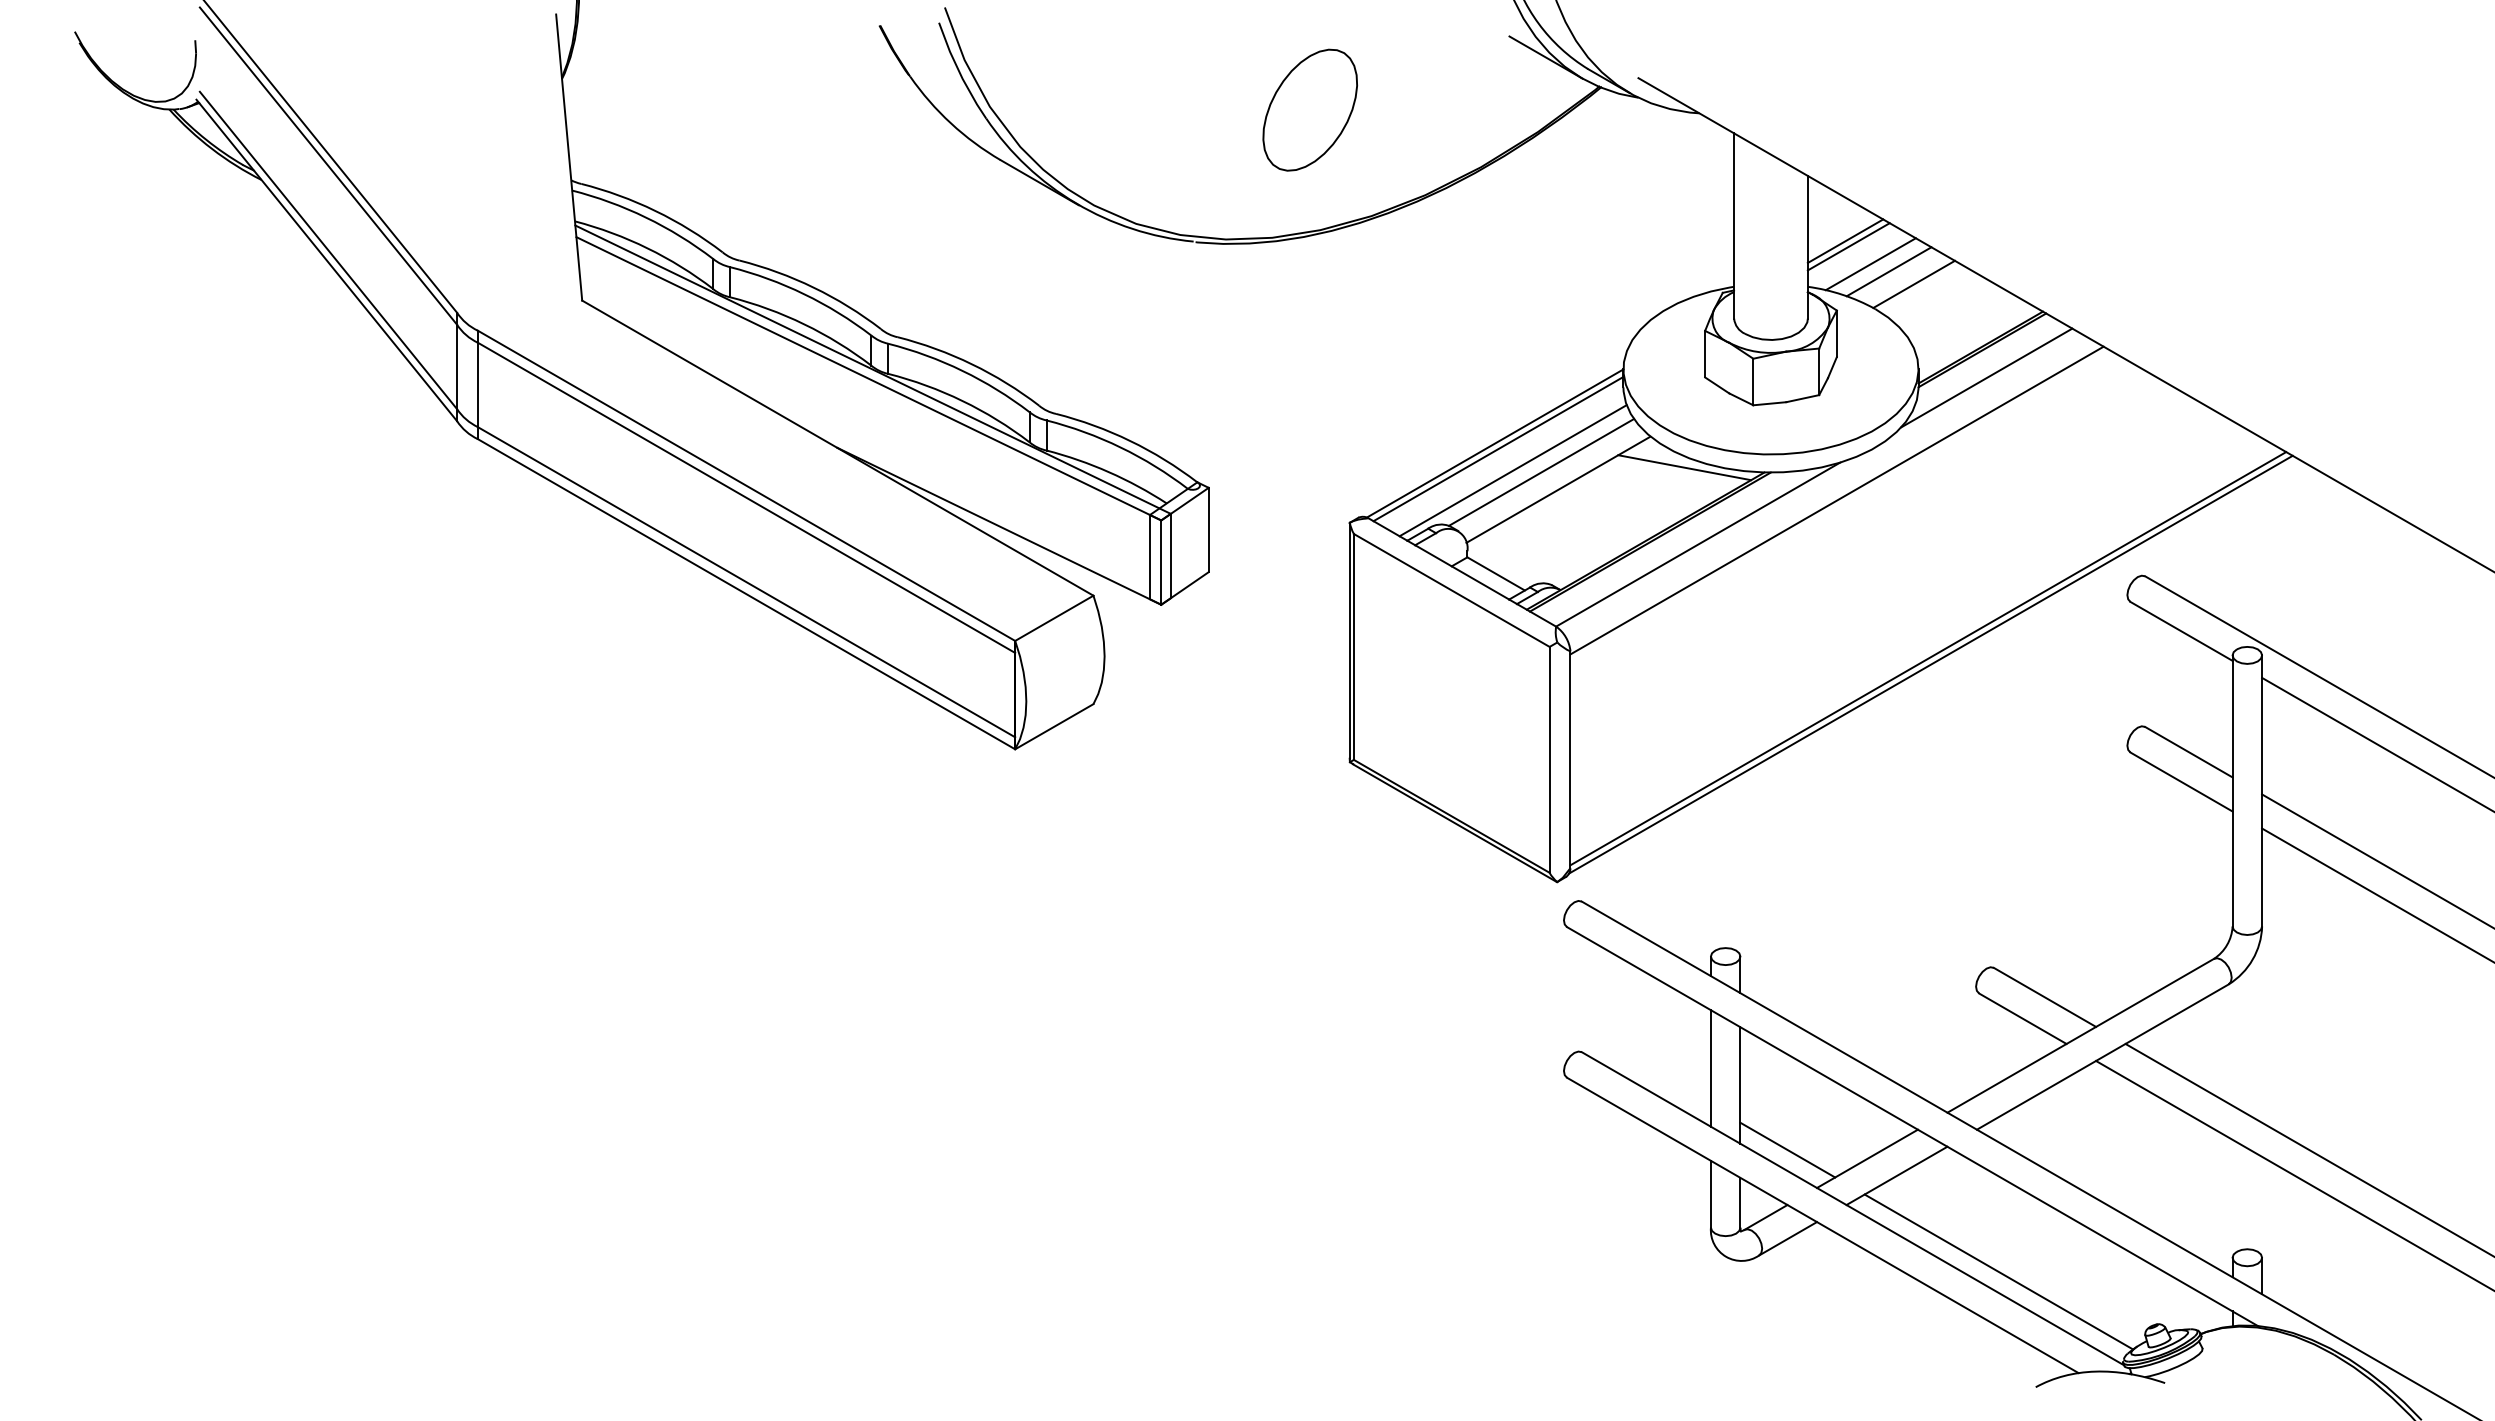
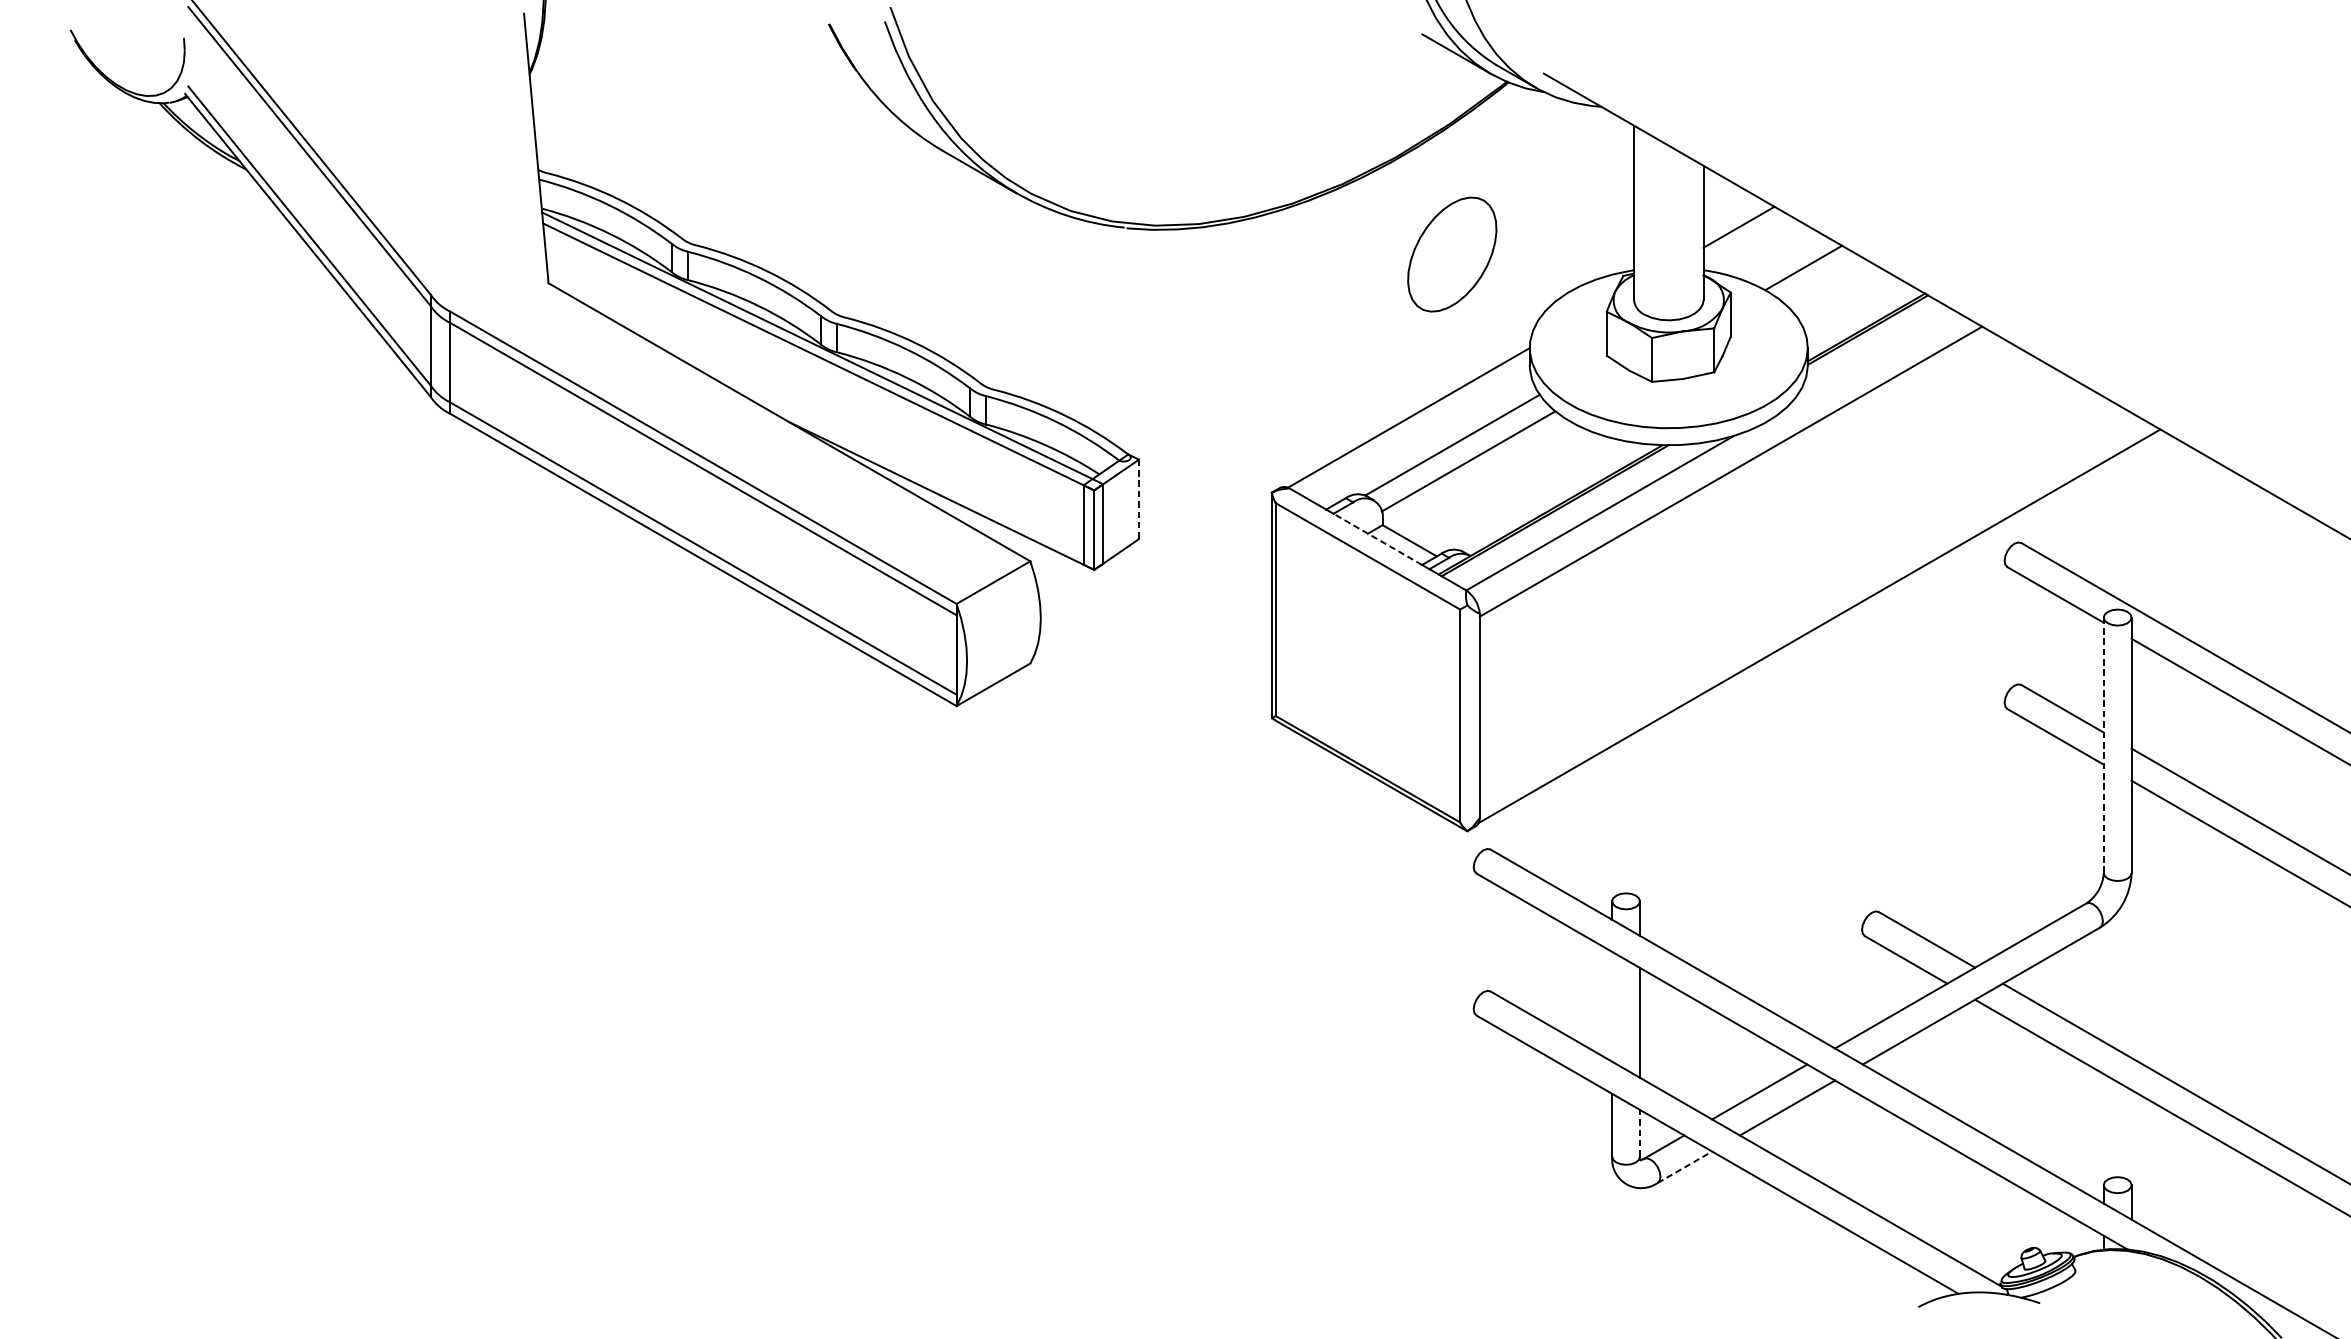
part: (1309, 109) -> (1451, 253), moved
line: (1848, 246) -> (1741, 232), removed
line: (1870, 264) -> (1762, 249), removed
line: (1888, 271) -> (1779, 255), removed
line: (1986, 377) -> (1871, 355), removed
line: (1498, 448) -> (1412, 422), removed
line: (1684, 467) -> (1587, 440), removed
line: (1512, 470) -> (1425, 443), removed
line: (1208, 530) -> (1138, 499), solid -> dashed
line: (1461, 572) -> (1377, 539), solid -> dashed
line: (1928, 658) -> (1817, 620), removed
line: (2232, 790) -> (2103, 744), solid -> dashed
line: (1710, 1068) -> (1611, 1006), removed
line: (1787, 1149) -> (1684, 1083), removed
line: (1740, 1202) -> (1640, 1133), solid -> dashed
line: (1788, 1238) -> (1685, 1167), solid -> dashed
line: (1998, 1271) -> (1883, 1198), removed

